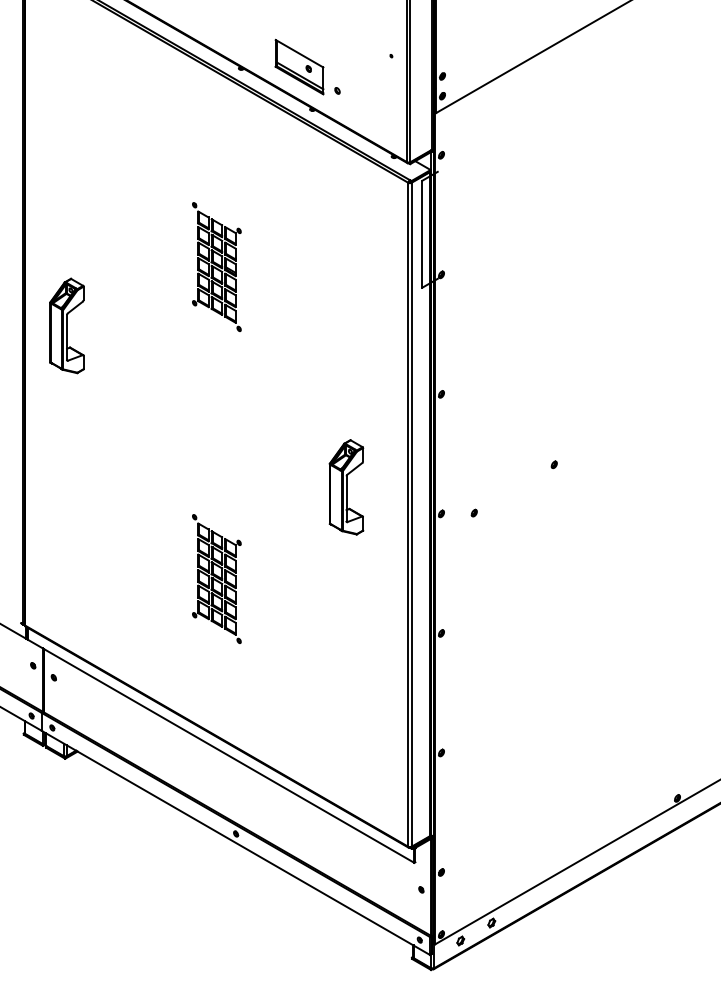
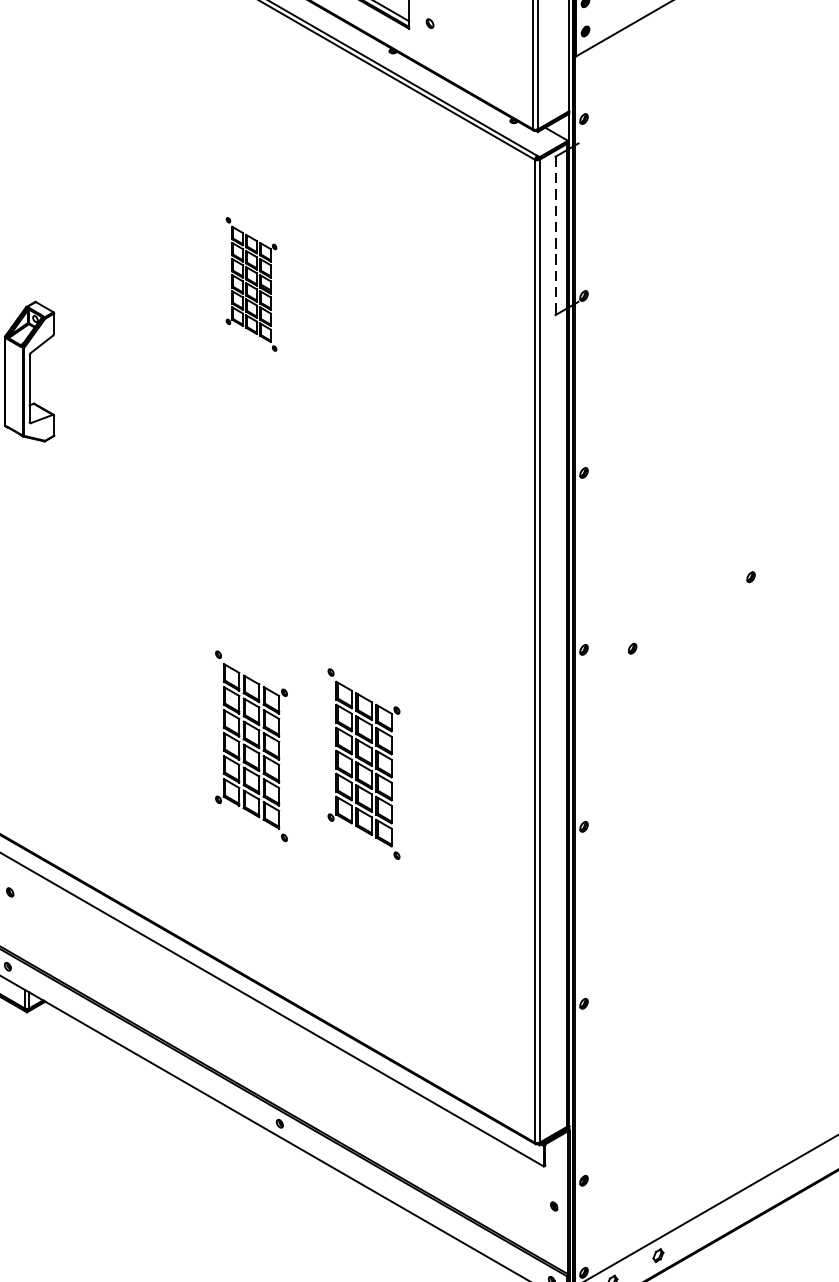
line: (422, 234) -> (555, 236), solid -> dashed
part: (216, 266) -> (250, 283), size x0.7
part: (346, 487) -> (443, 610), removed
part: (292, 590) -> (363, 763), added

